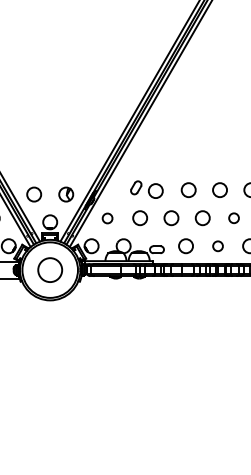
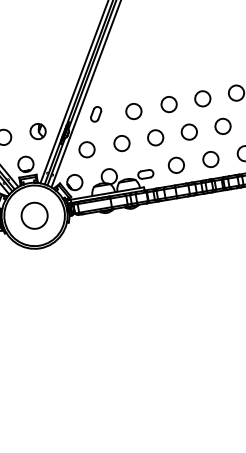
part: (136, 187) -> (96, 113), moved
circle: (107, 218) -> (86, 149), size x1.43
circle: (233, 218) -> (222, 126), size x1.43
circle: (217, 246) -> (210, 159), size x1.43

